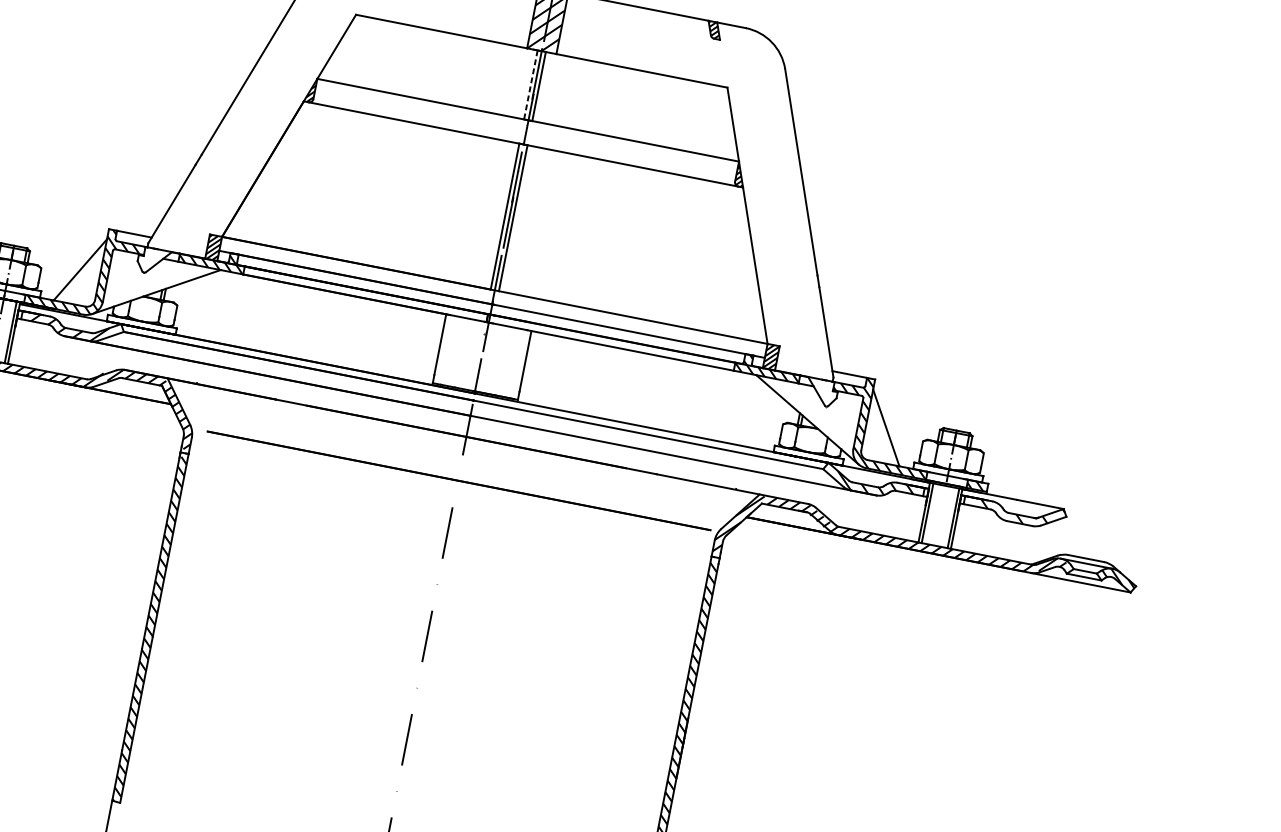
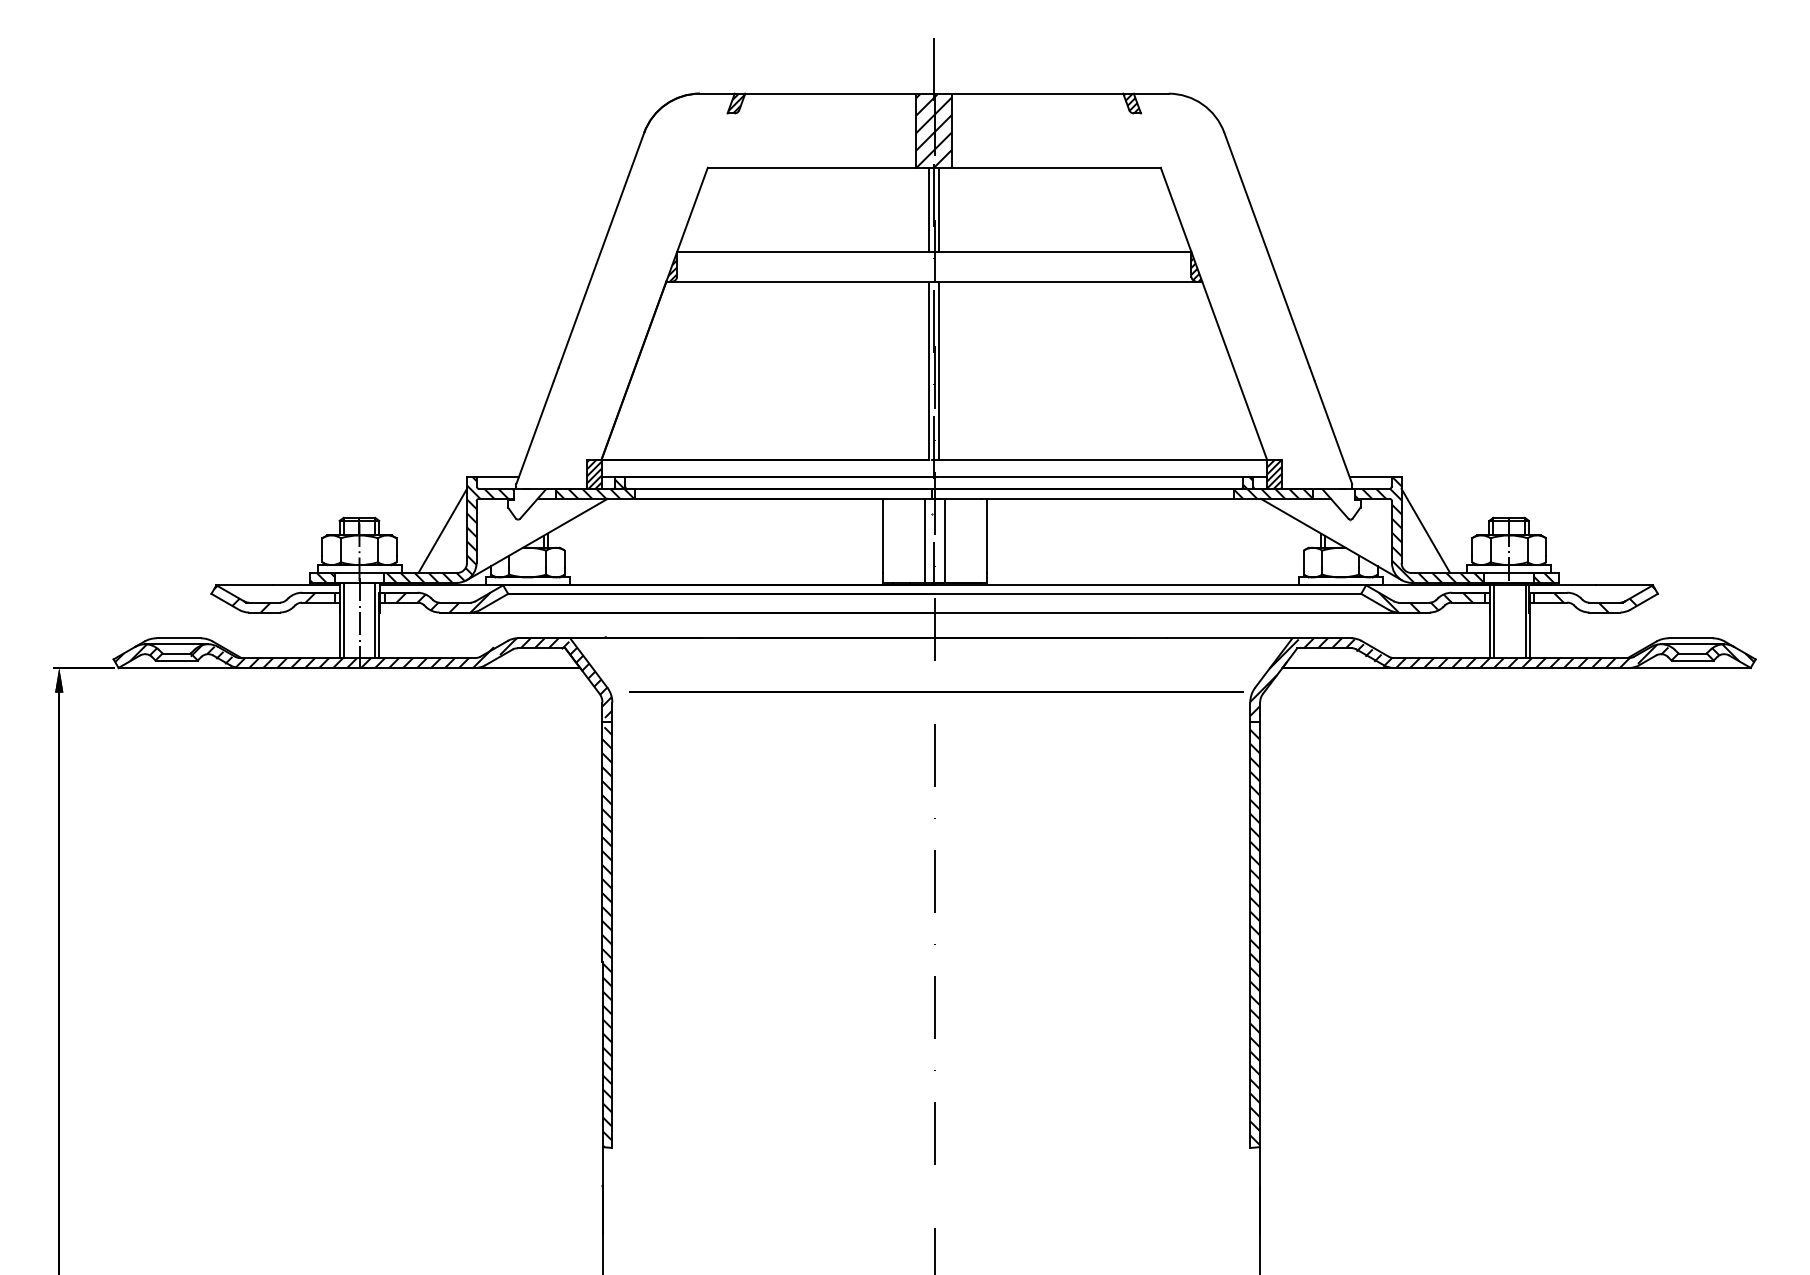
line: (530, 85) -> (929, 210), dashed -> solid
line: (473, 355) -> (924, 540), added
line: (490, 358) -> (944, 540), added

